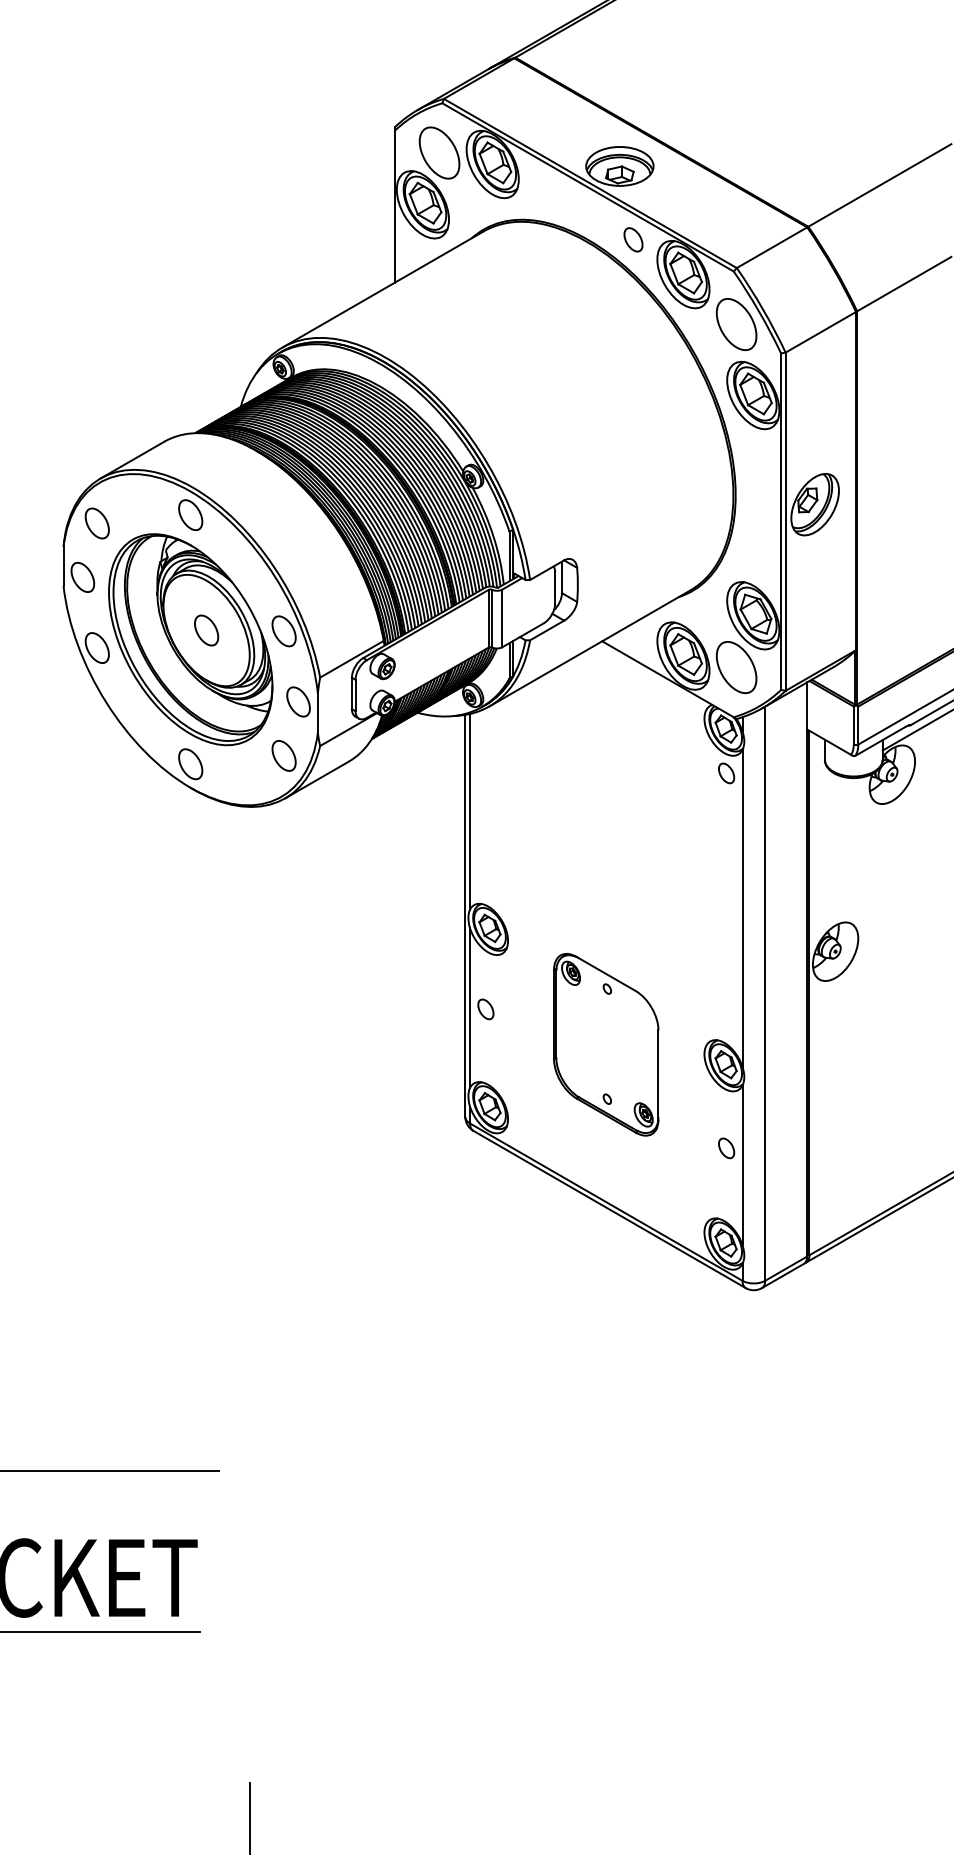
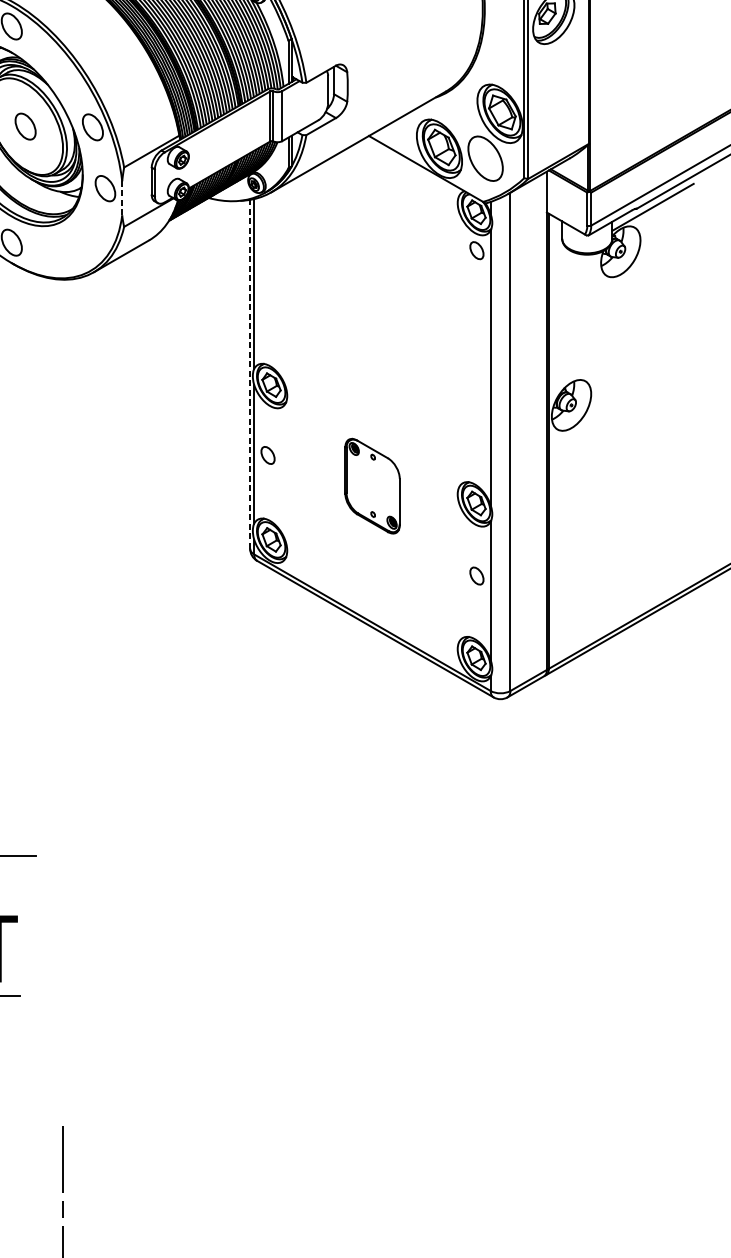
line: (317, 713) -> (121, 198), solid -> dashed
part: (283, 755) -> (92, 235), removed
line: (465, 915) -> (250, 373), solid -> dashed
part: (606, 1044) -> (372, 485), size x0.6

